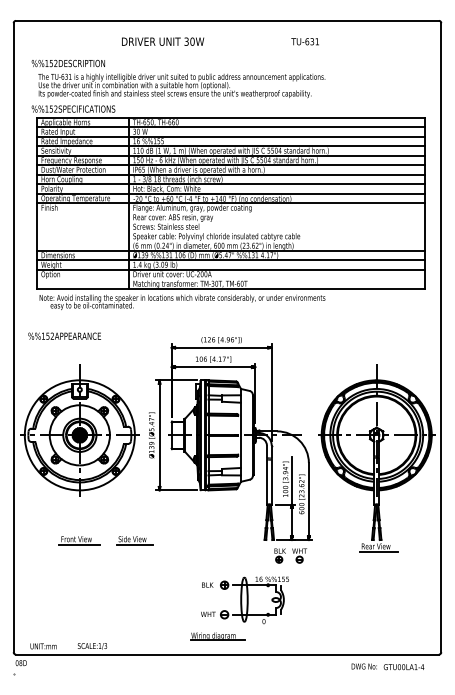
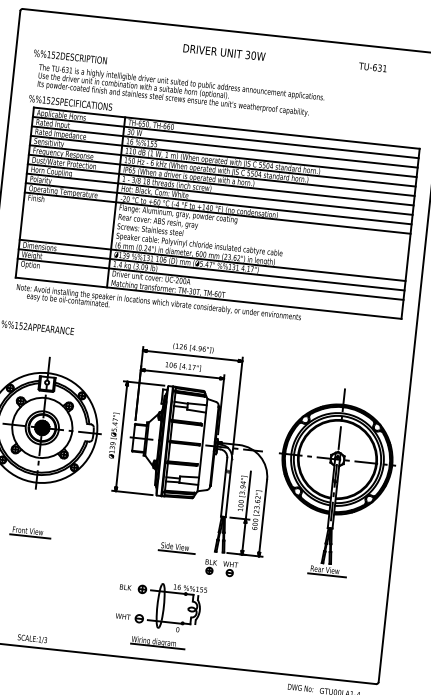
text: (163, 41) -> (224, 52), moved
text: (304, 41) -> (372, 67), moved
part: (134, 540) -> (176, 548), moved
part: (290, 555) -> (221, 567), moved
part: (244, 600) -> (160, 606), moved

